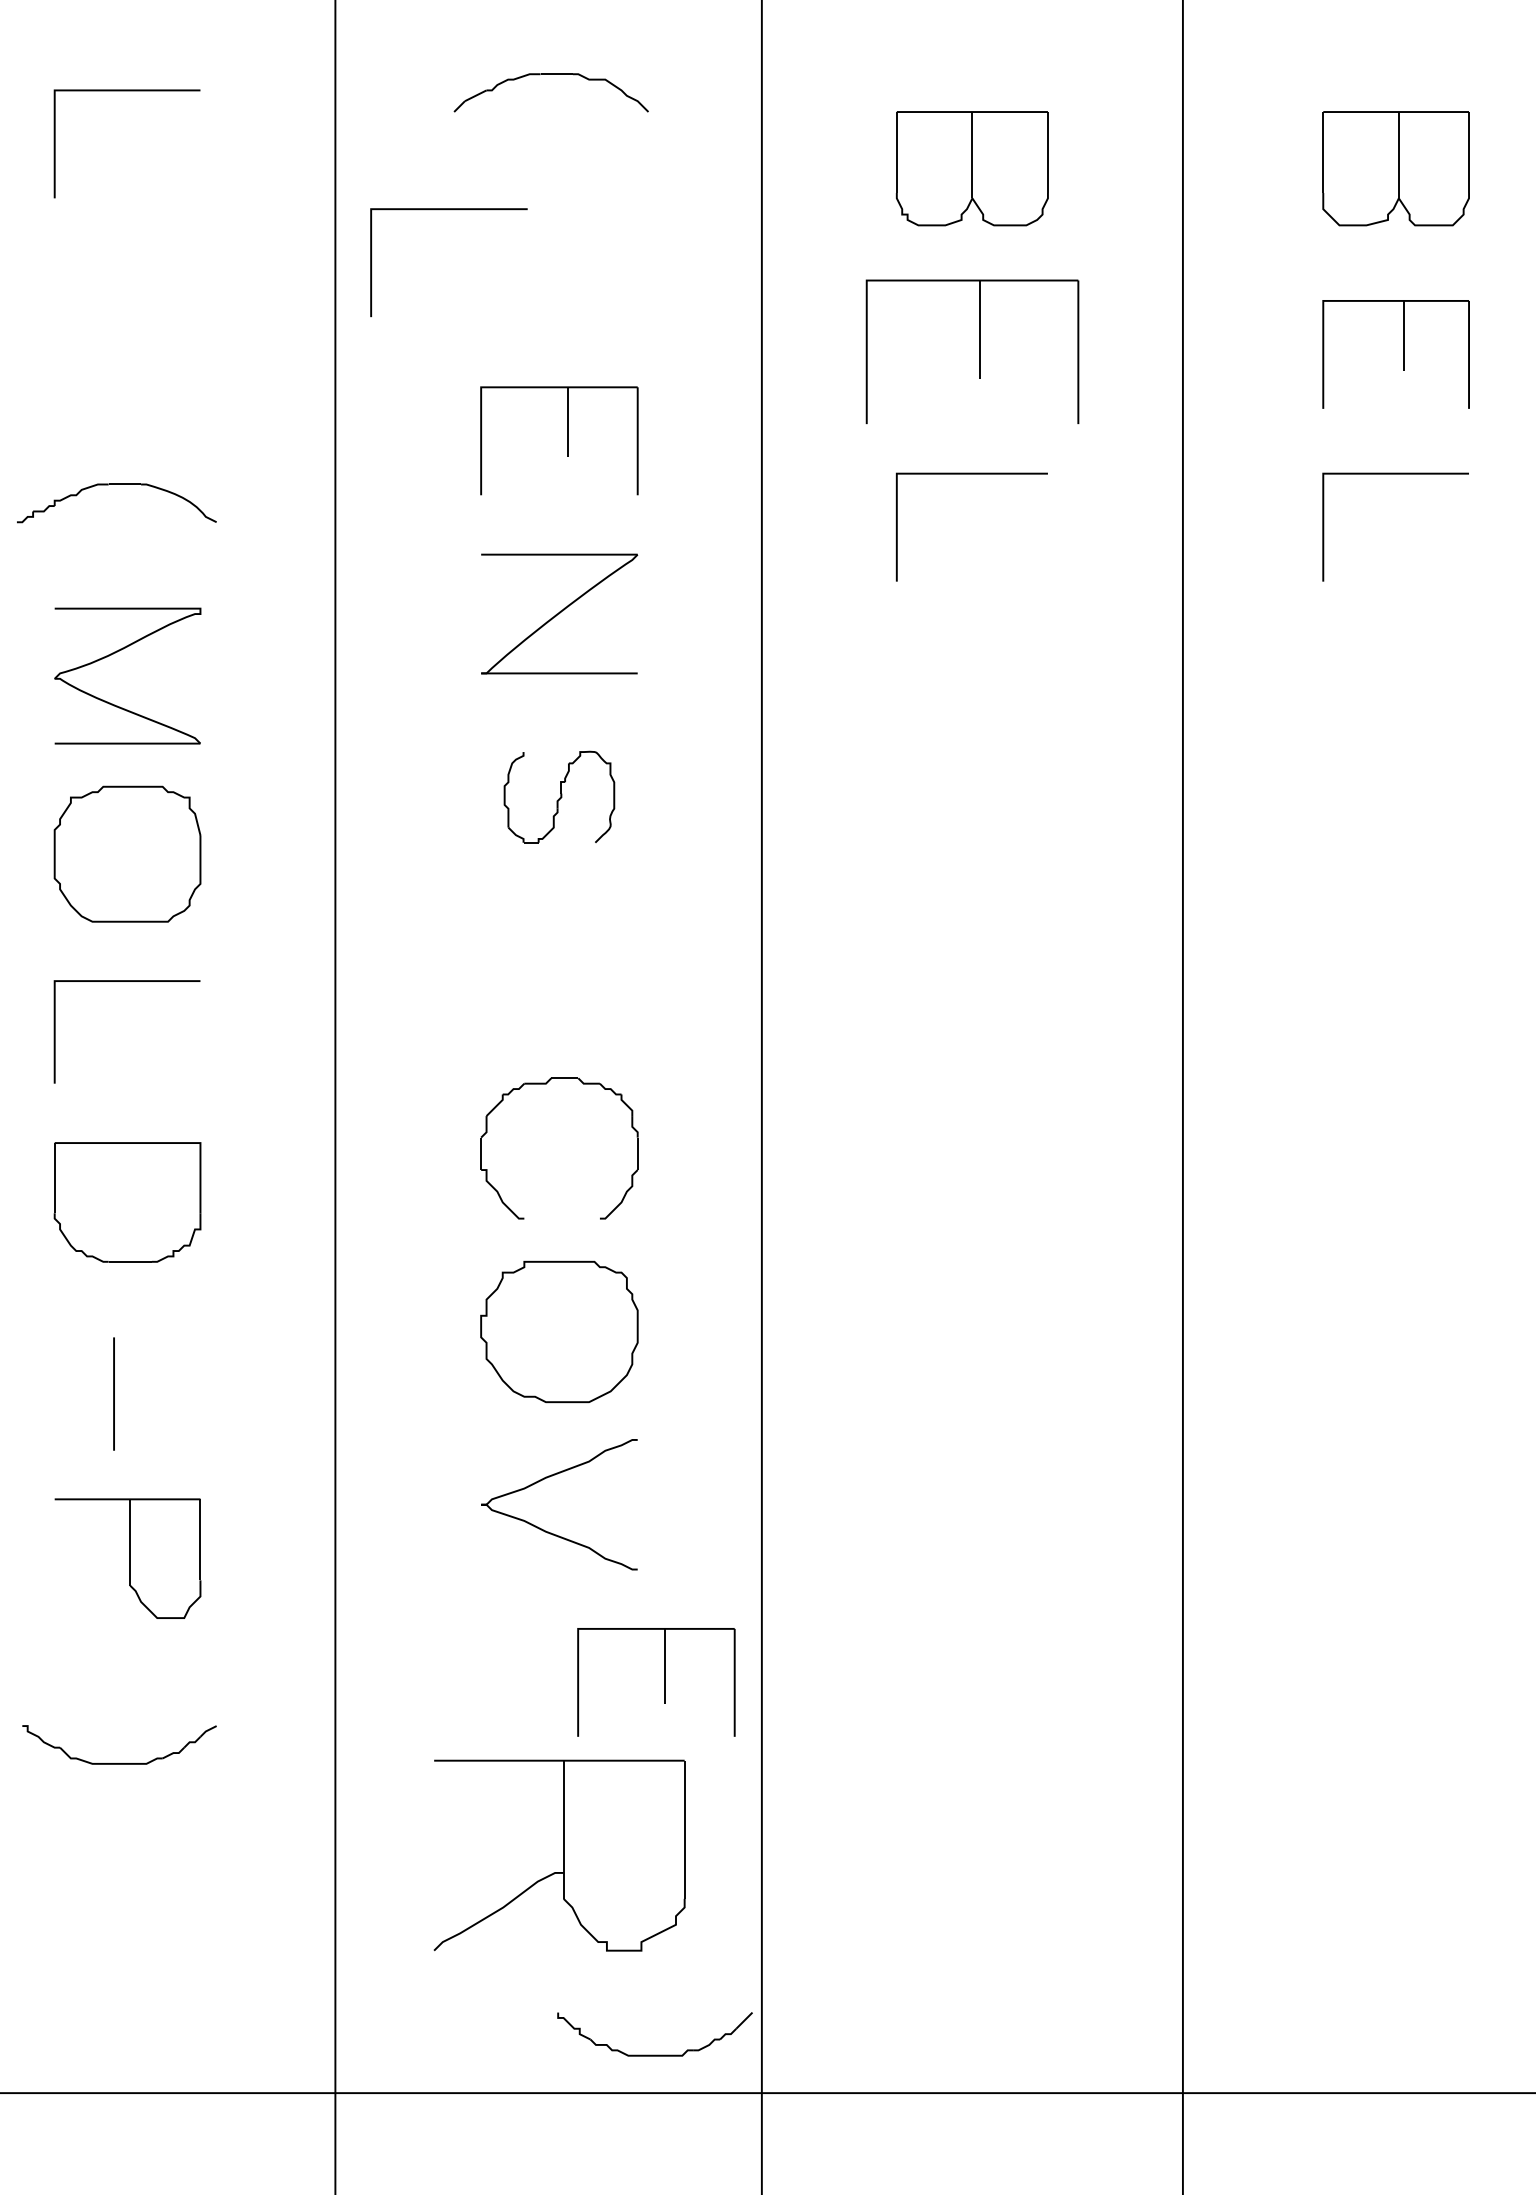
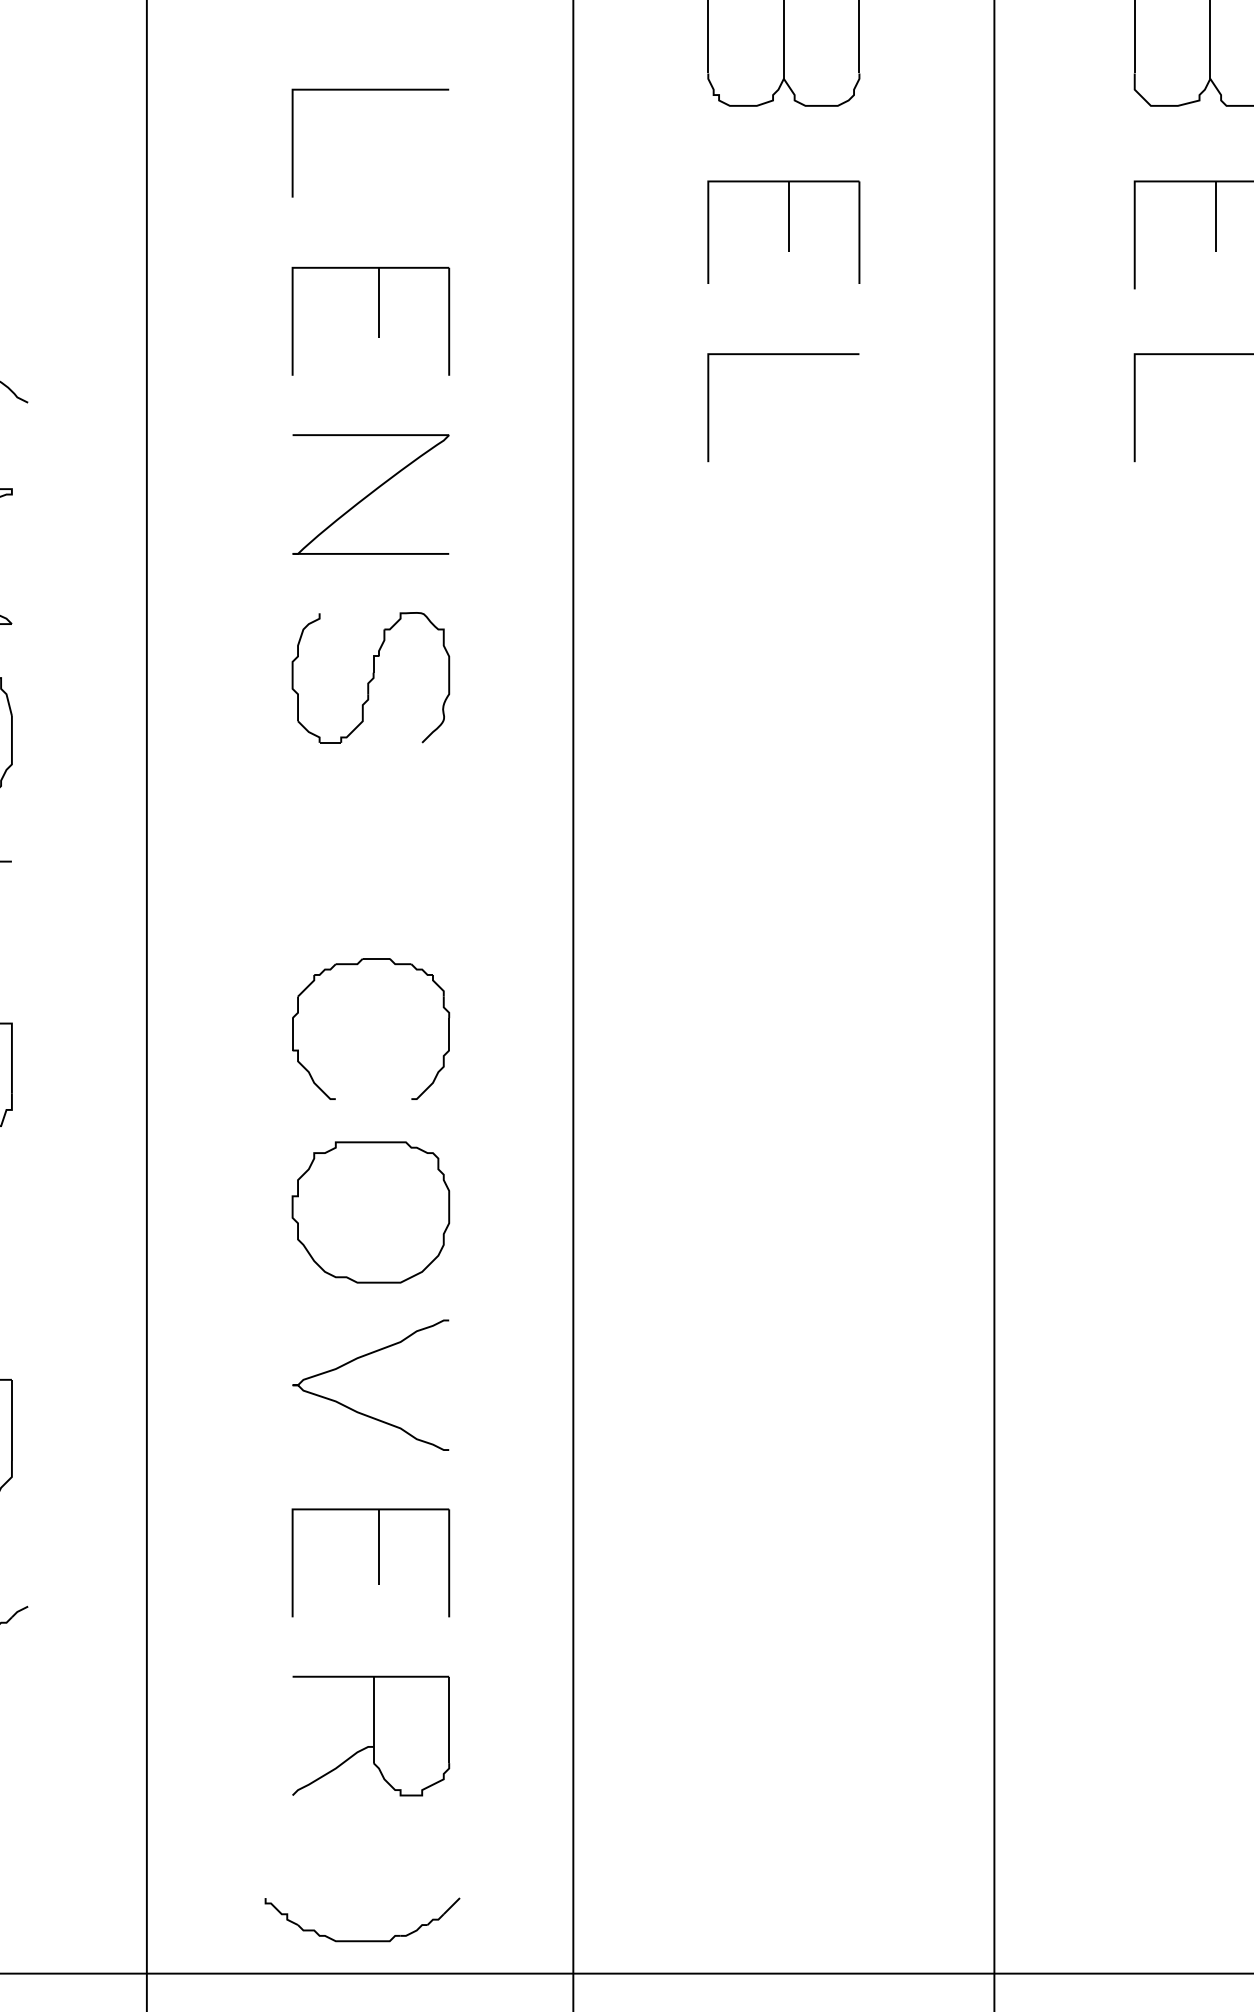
curve: (448, 210) -> (369, 91), moved
part: (971, 351) -> (782, 232), size x0.71
part: (559, 796) -> (370, 677), size x1.43
part: (664, 1682) -> (378, 1563), moved
part: (559, 1855) -> (370, 1736), size x0.62
part: (654, 2054) -> (361, 1940), moved

